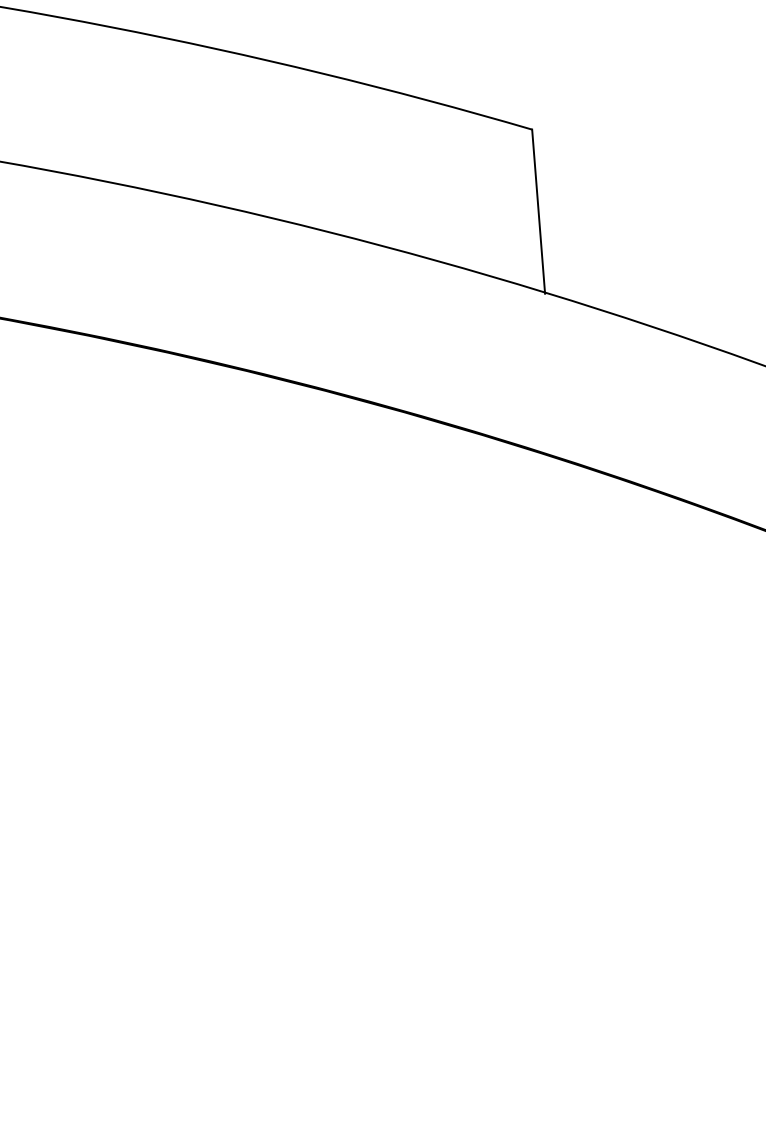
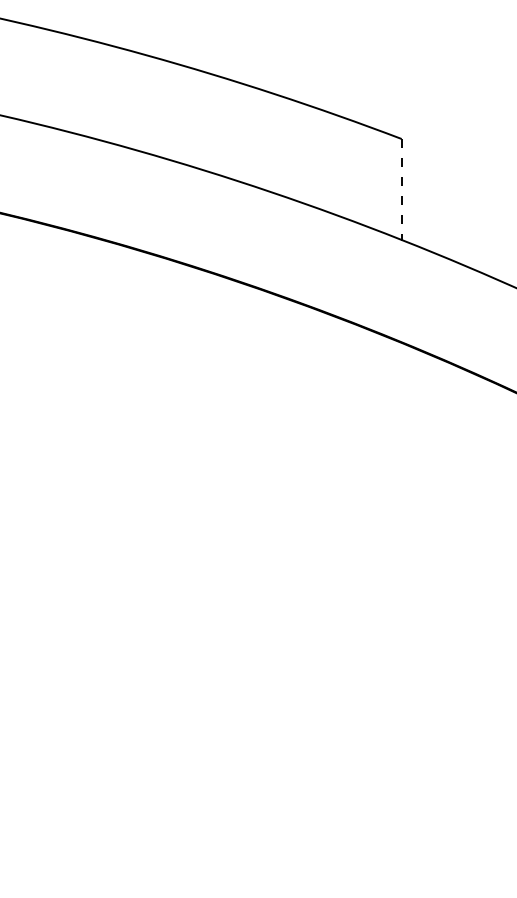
line: (538, 211) -> (401, 189), solid -> dashed

